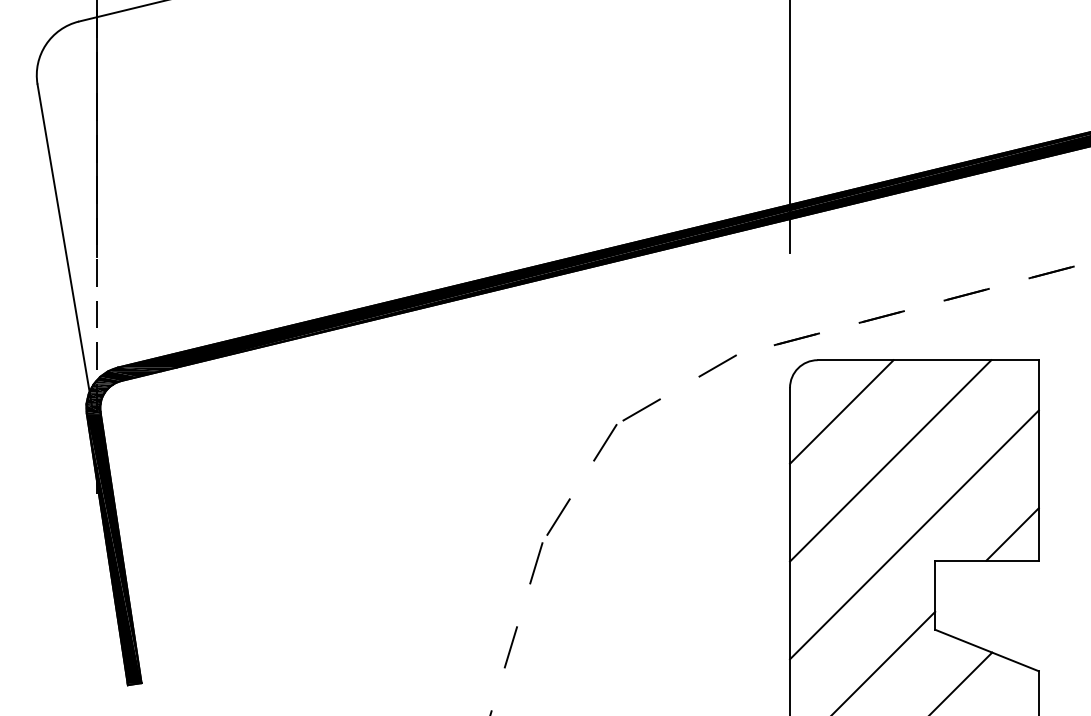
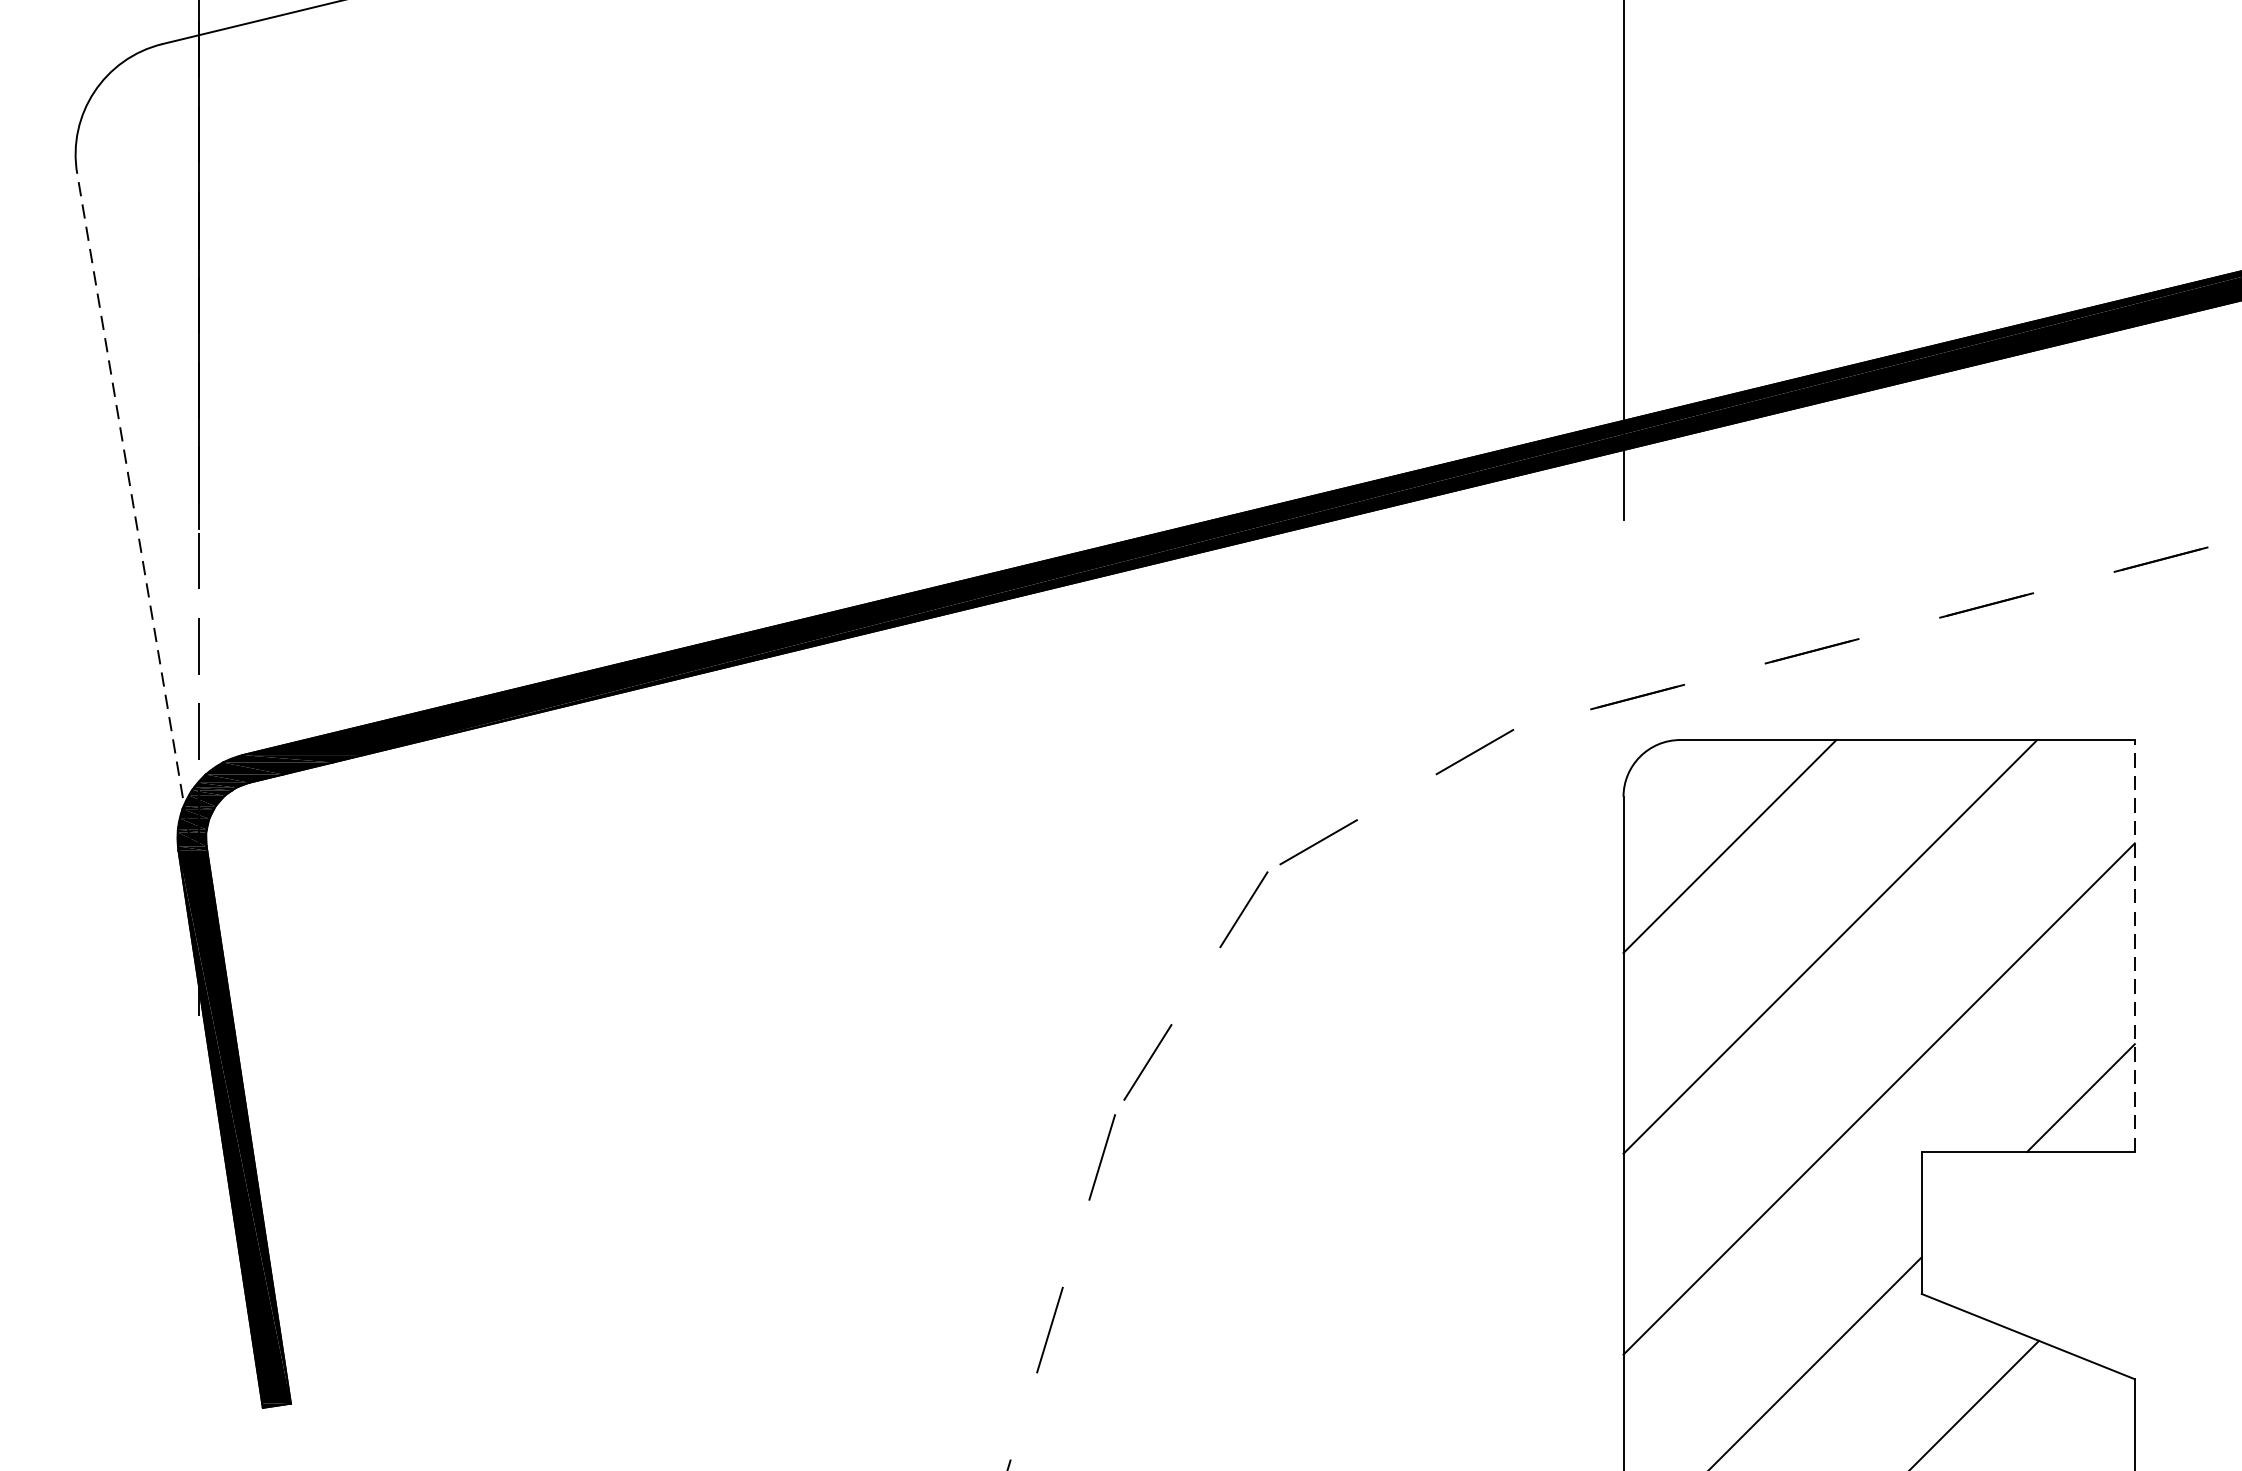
line: (65, 246) -> (134, 506), solid -> dashed
line: (1038, 459) -> (2134, 944), solid -> dashed

